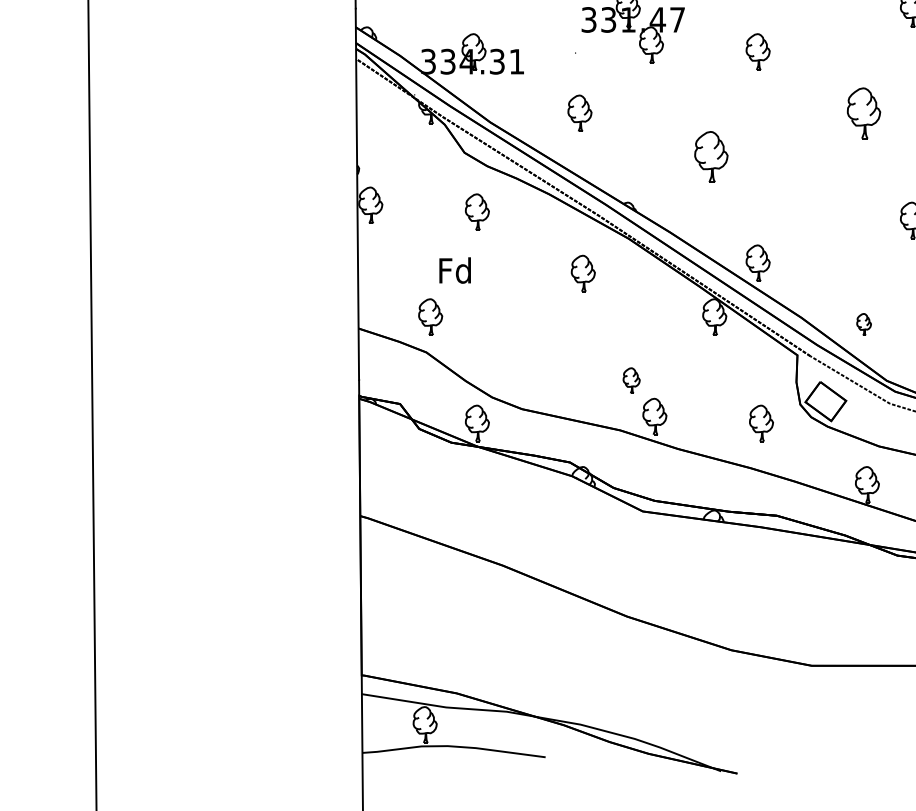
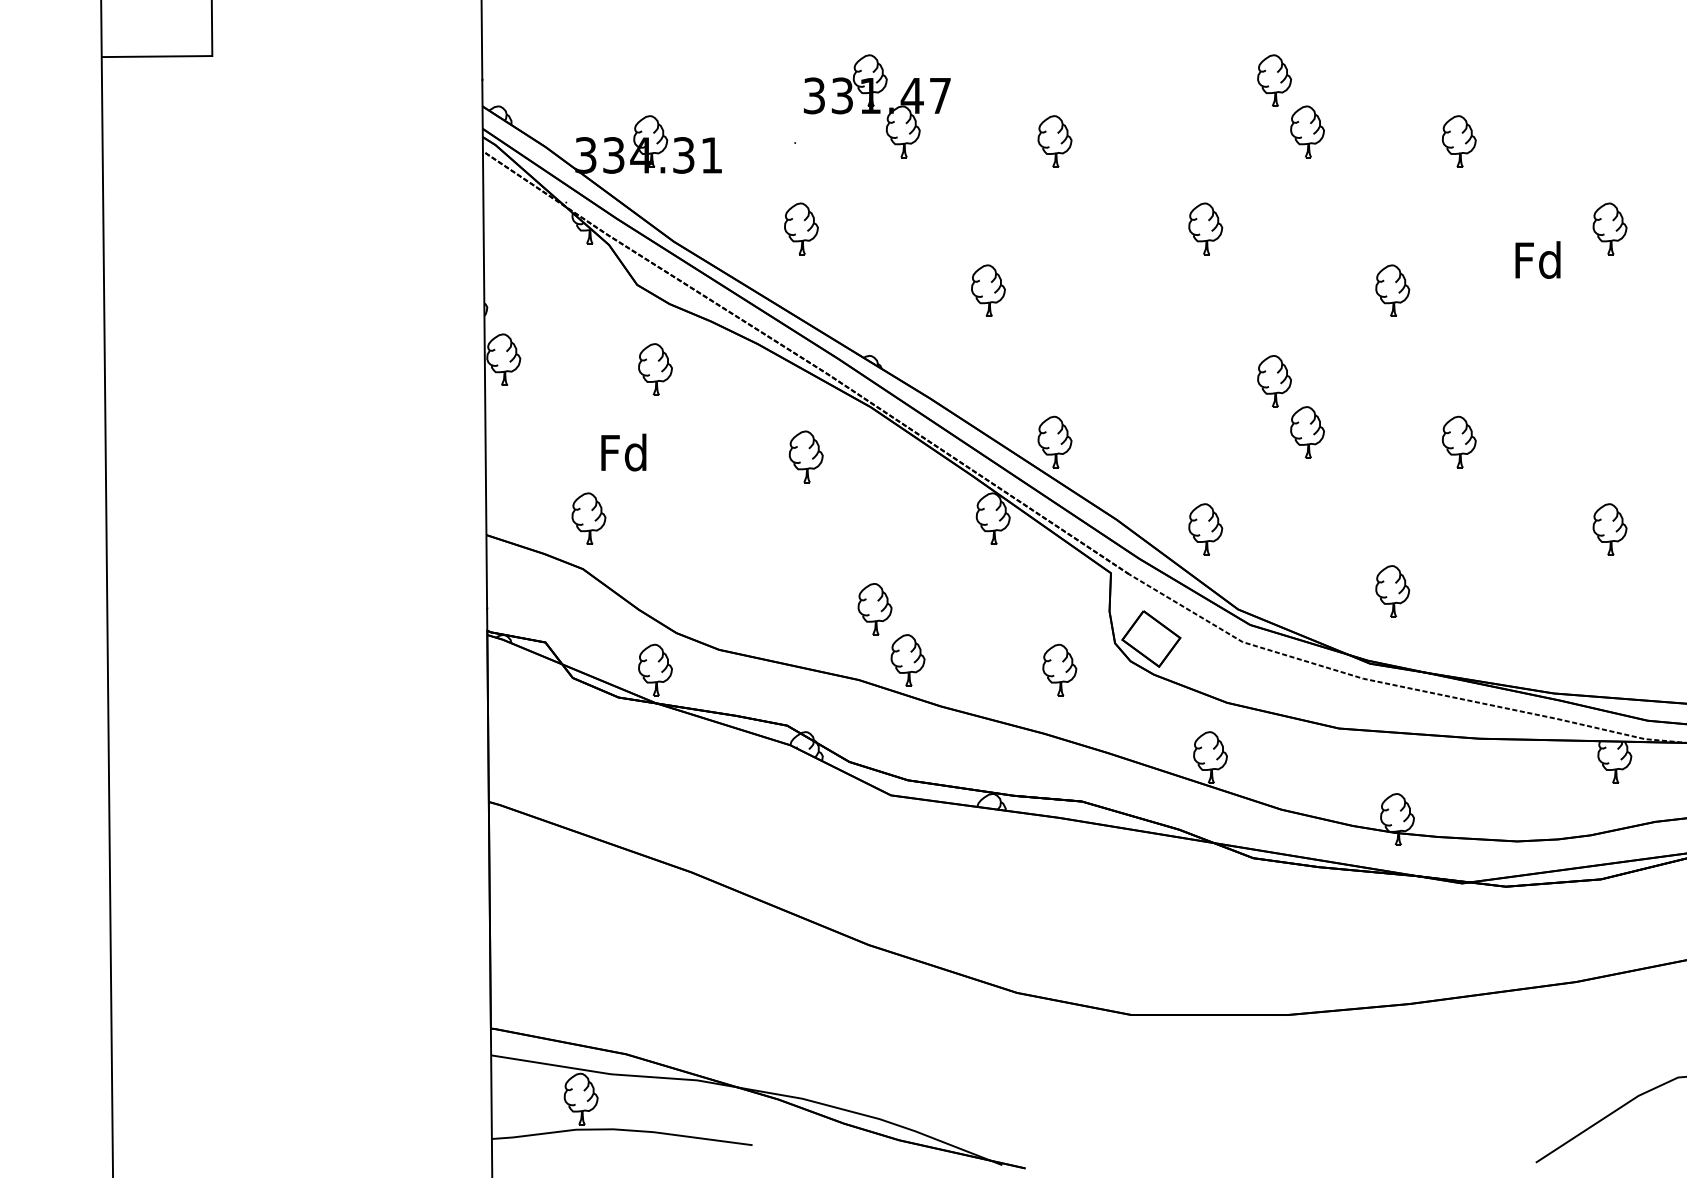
part: (863, 113) -> (1205, 228), size x0.71
part: (711, 156) -> (988, 290), size x0.71
part: (863, 324) -> (1205, 529), size x1.67
part: (631, 380) -> (874, 609), size x1.43

